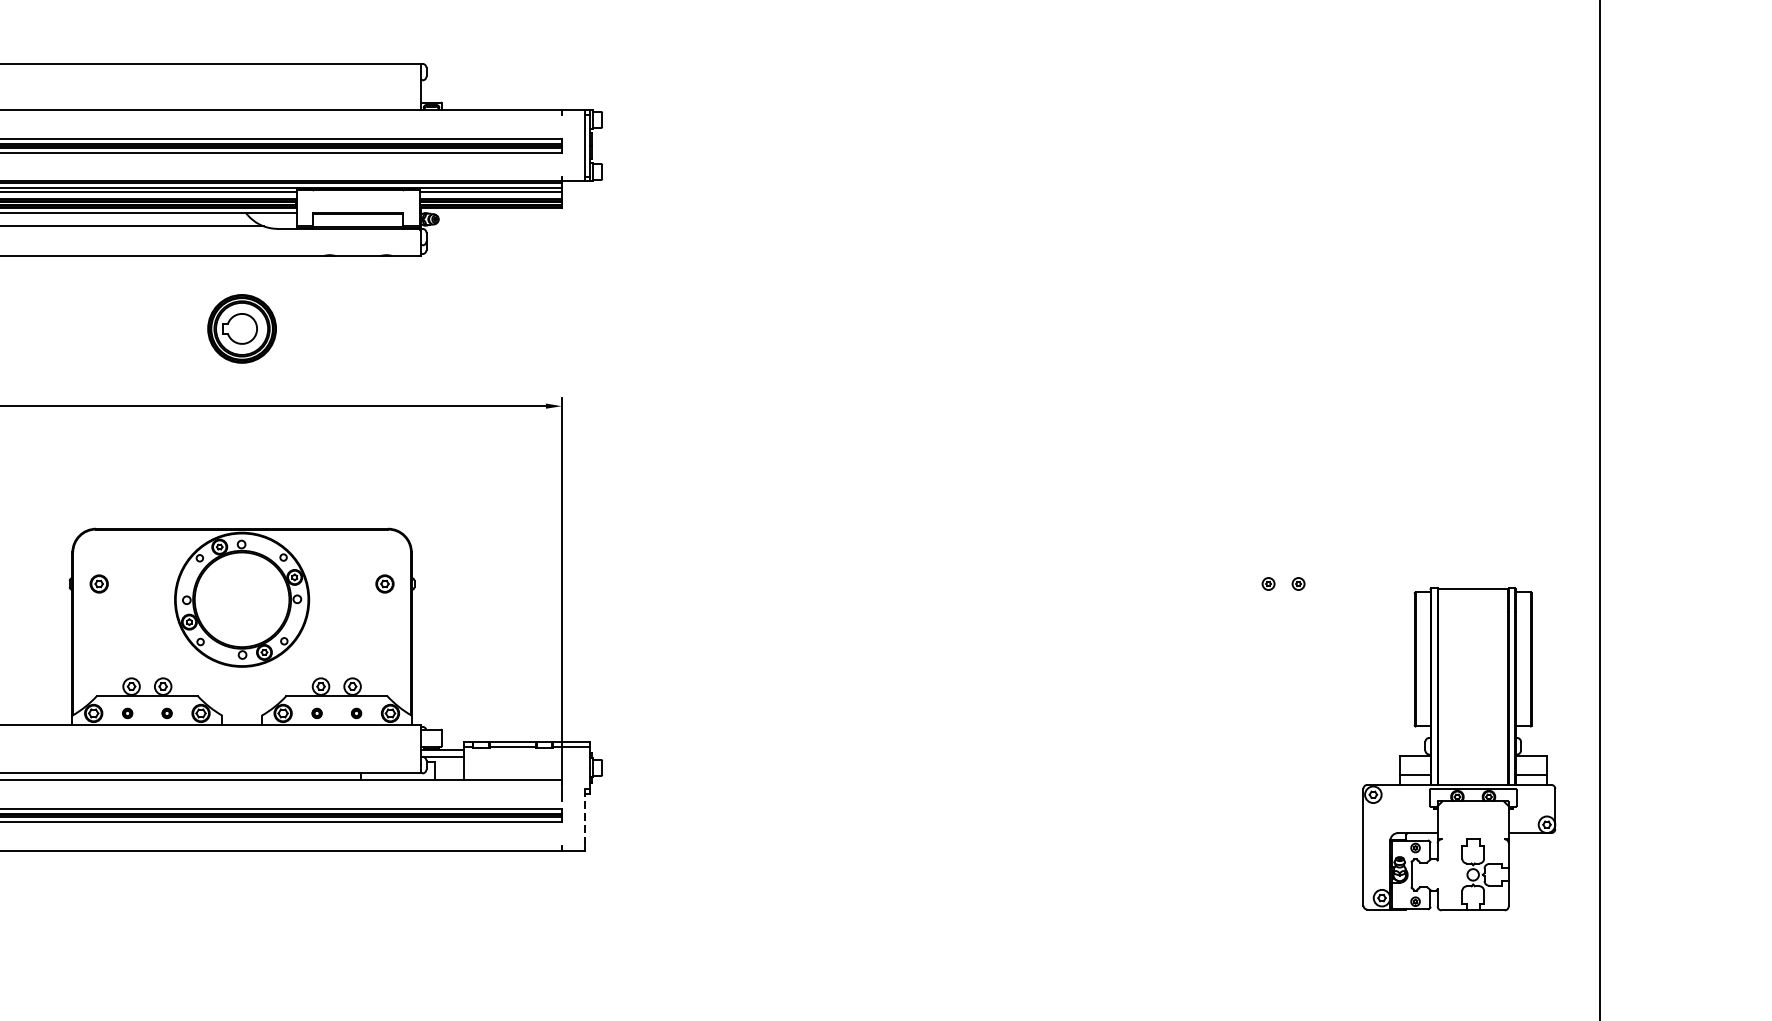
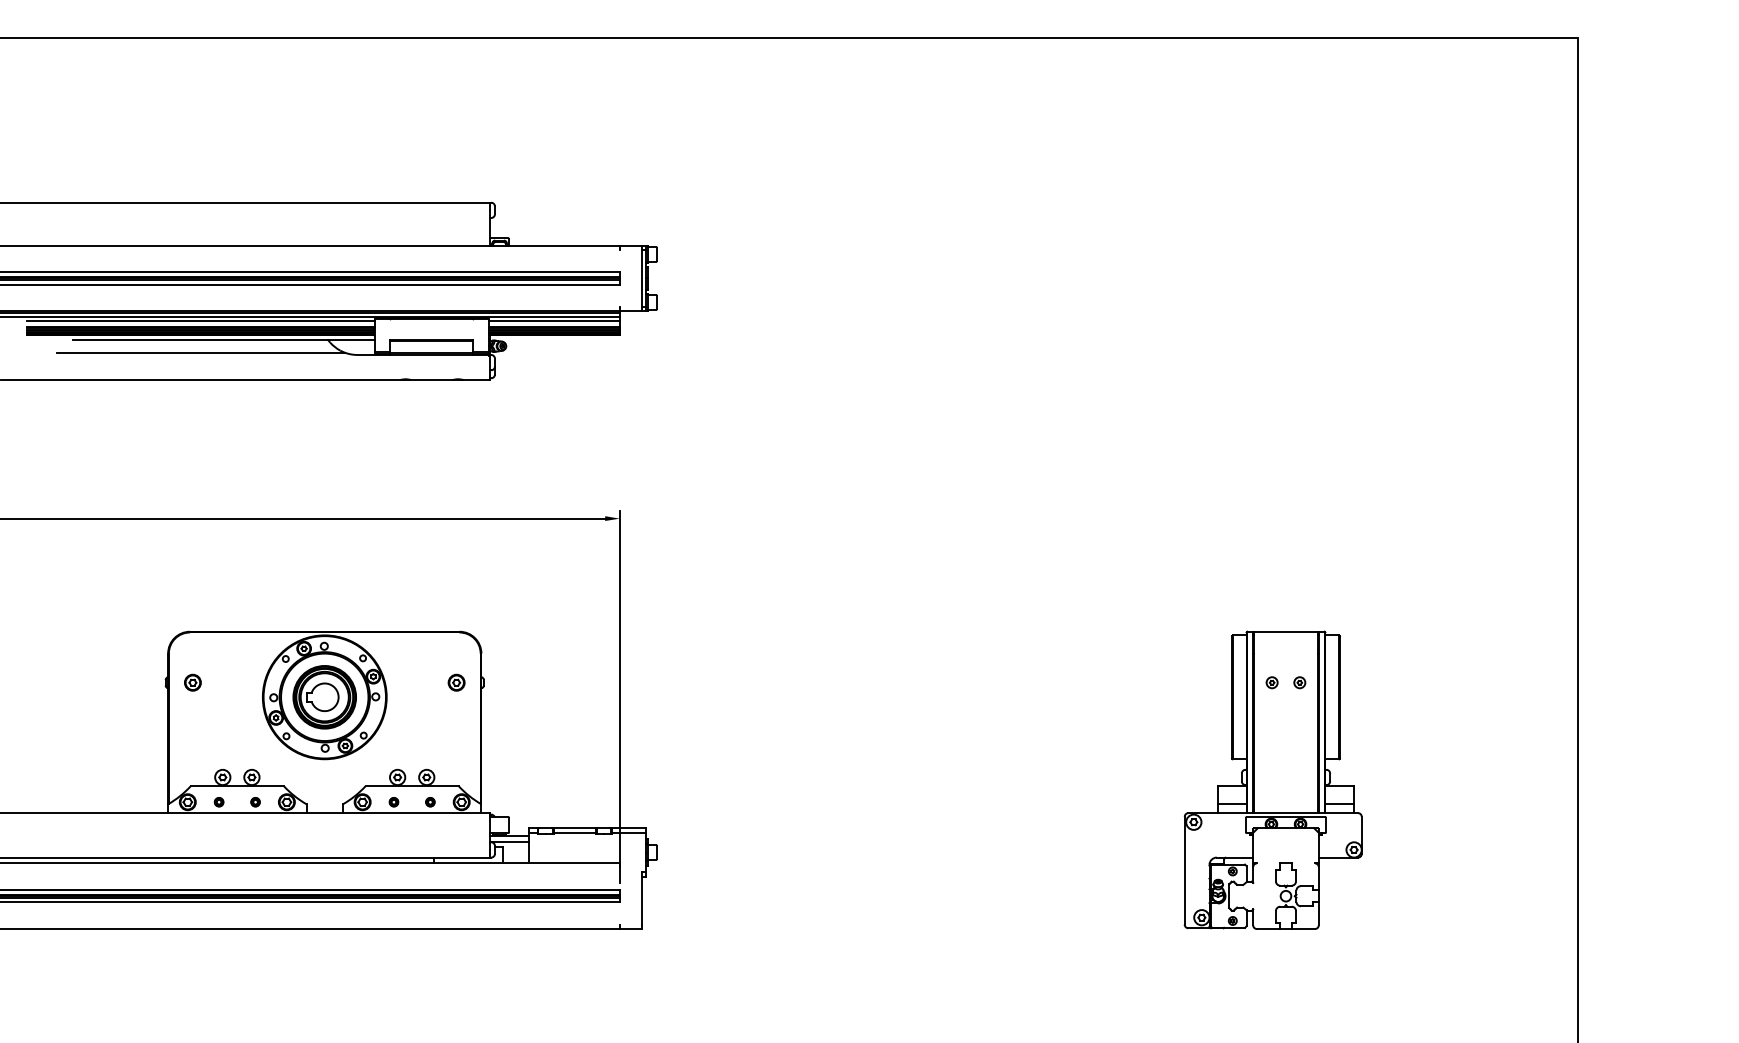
part: (241, 329) -> (324, 697), moved
part: (1458, 748) -> (1272, 779), moved
line: (585, 817) -> (641, 898), dashed -> solid

